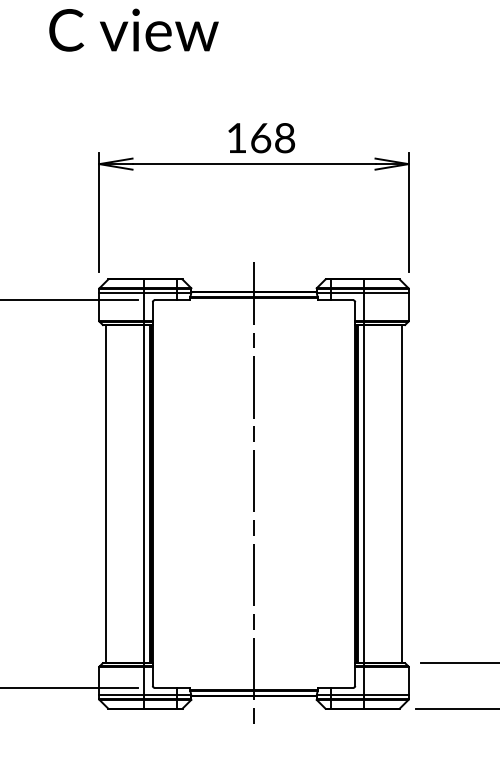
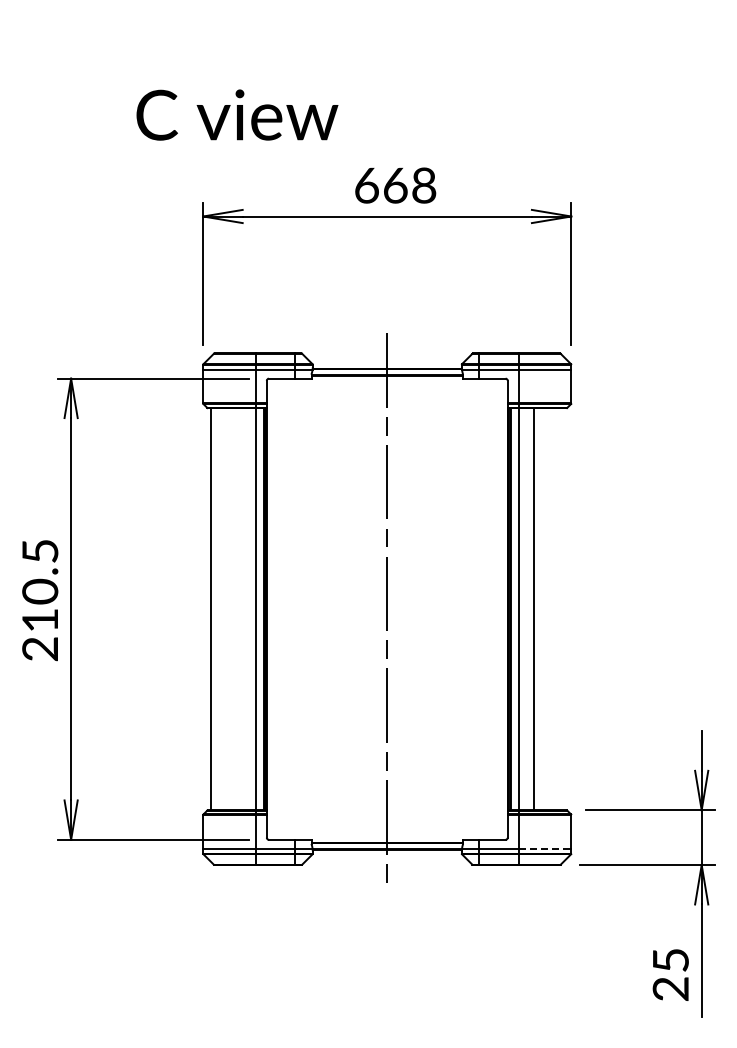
text: (134, 29) -> (237, 114), moved
text: (236, 138) -> (366, 185), 168 -> 668
line: (402, 494) -> (533, 609), moved
line: (386, 695) -> (545, 848), solid -> dashed

